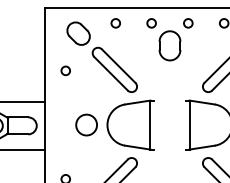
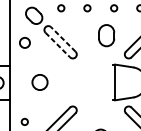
part: (169, 45) -> (106, 35), moved
line: (118, 66) -> (63, 39), solid -> dashed
circle: (65, 70) -> (24, 42), size x1.6
line: (111, 73) -> (58, 44), solid -> dashed
part: (130, 124) -> (72, 82), removed

